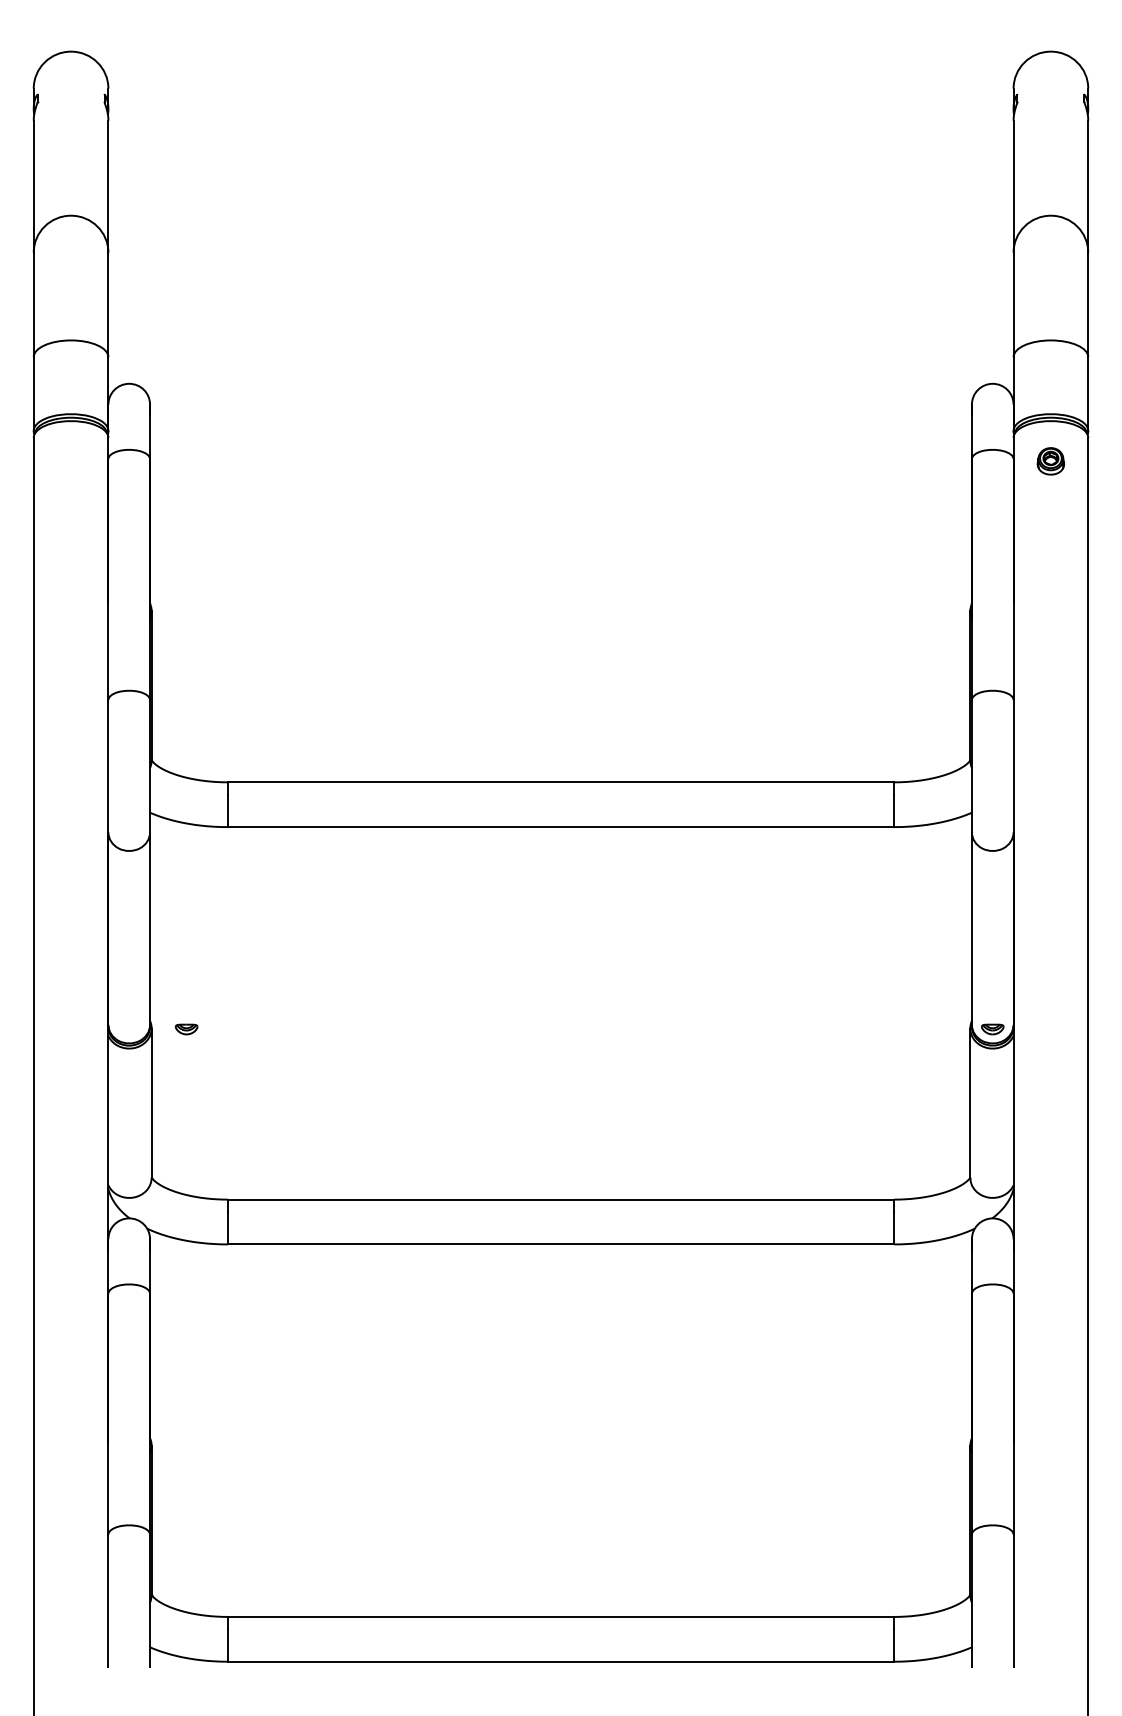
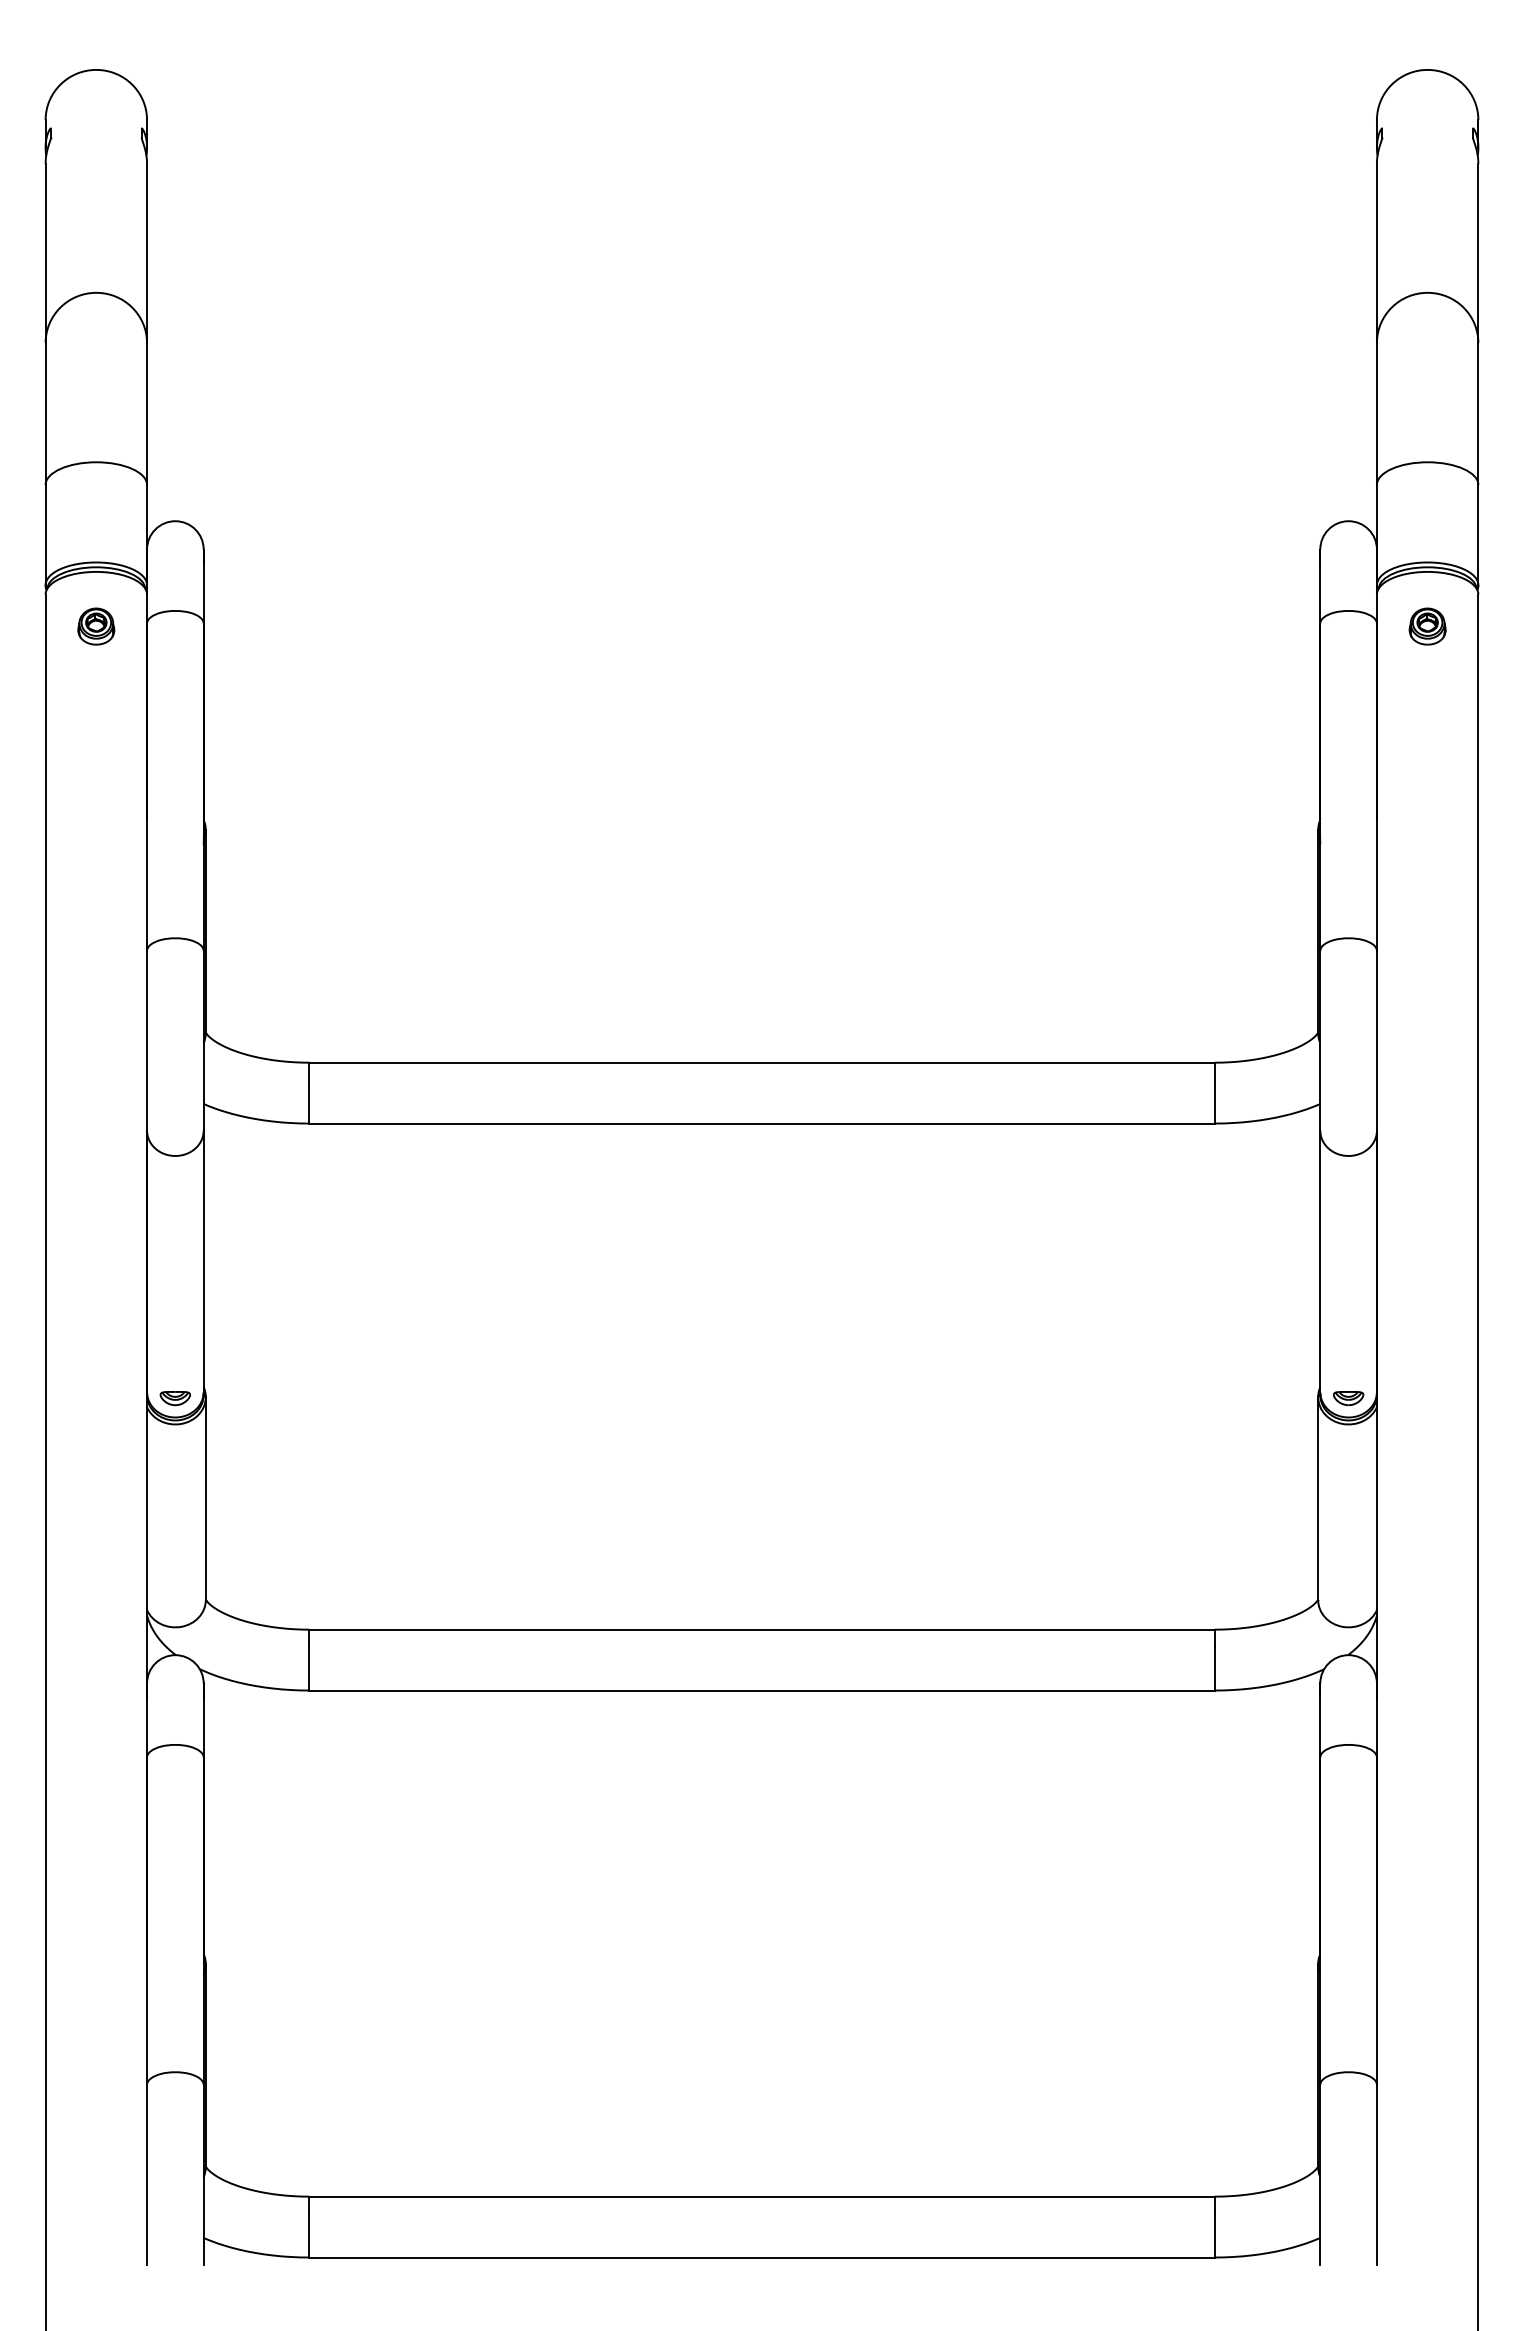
part: (71, 461) -> (96, 626), added
part: (186, 1029) -> (174, 1398), moved

